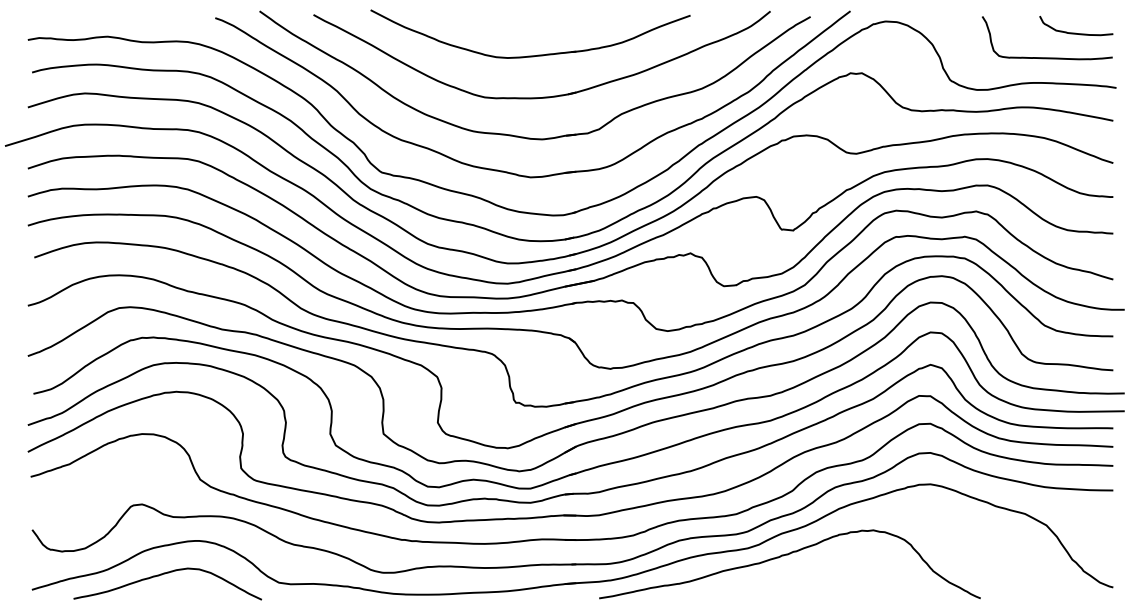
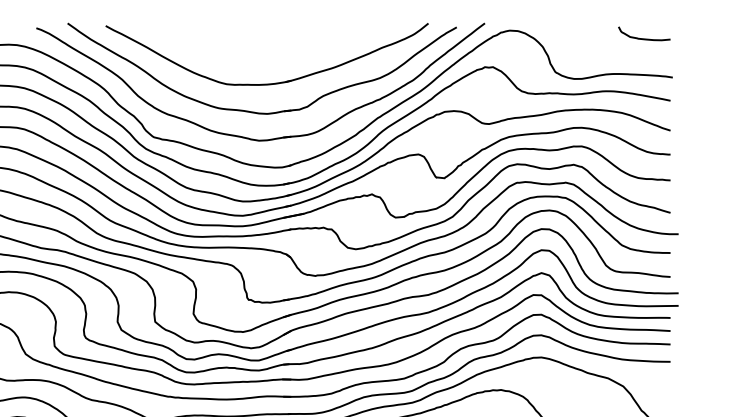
part: (530, 55) -> (258, 54), removed
curve: (1046, 57) -> (623, 56), removed

